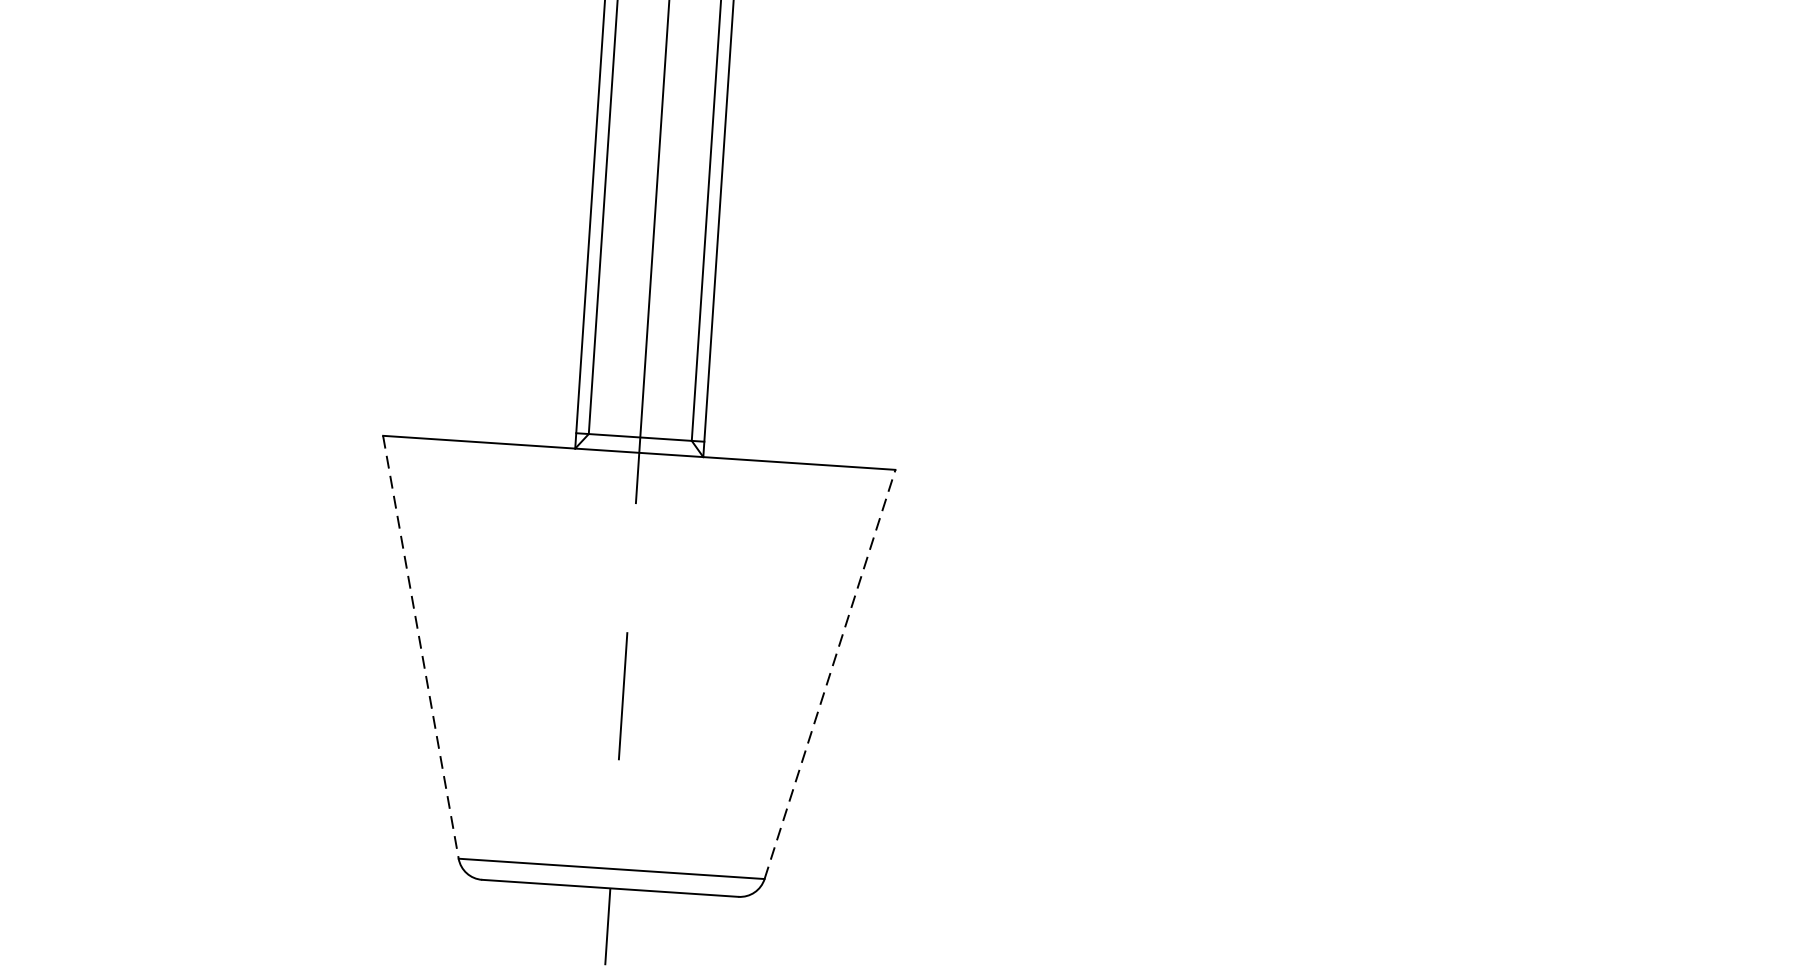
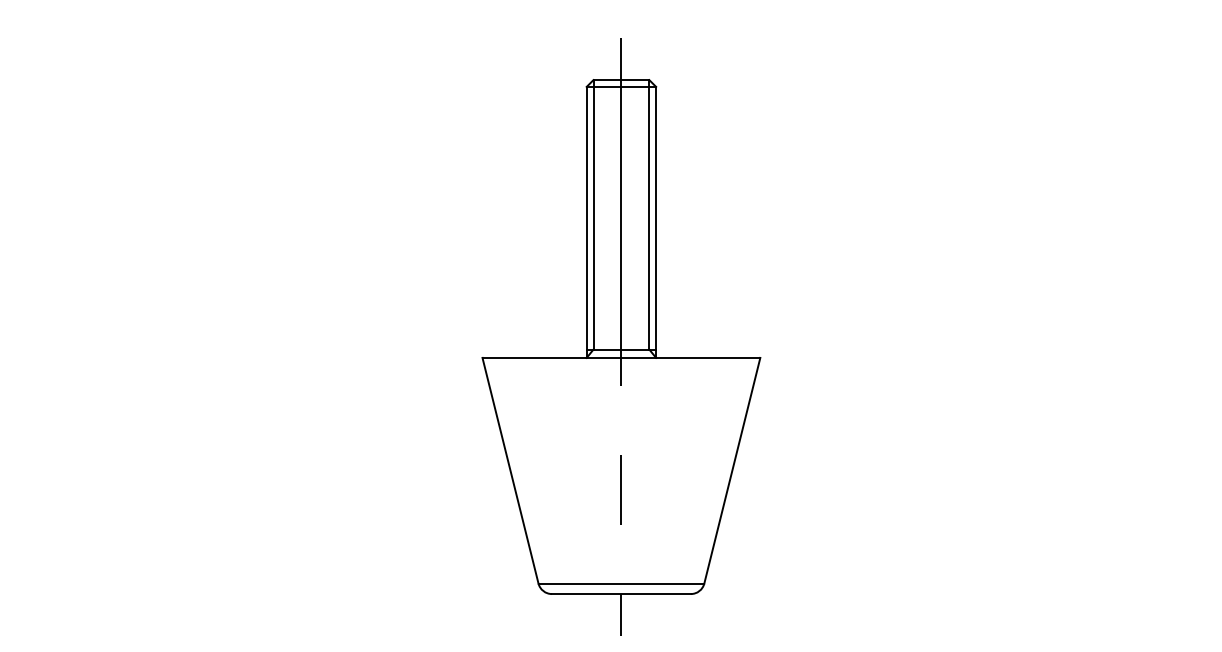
line: (420, 648) -> (510, 471), dashed -> solid
line: (830, 674) -> (732, 470), dashed -> solid

